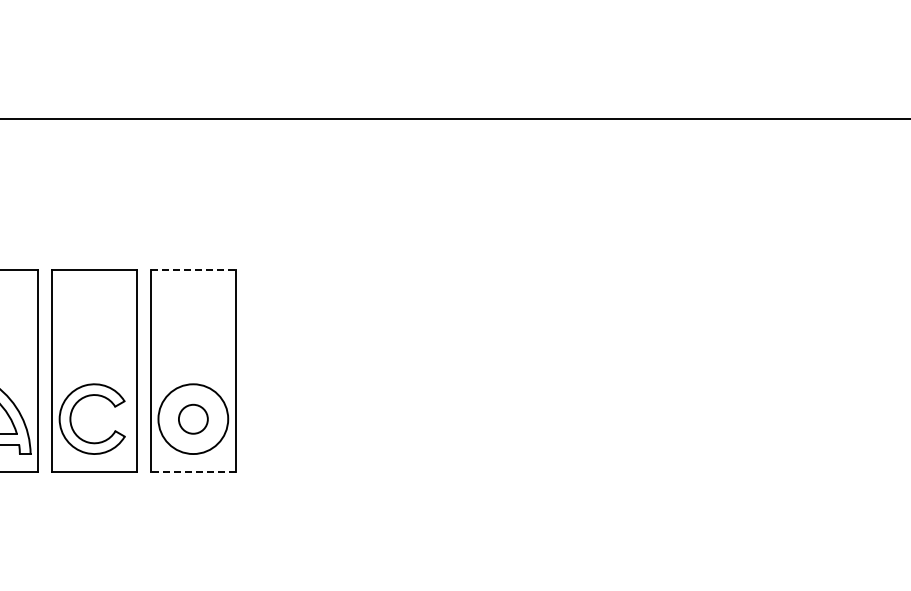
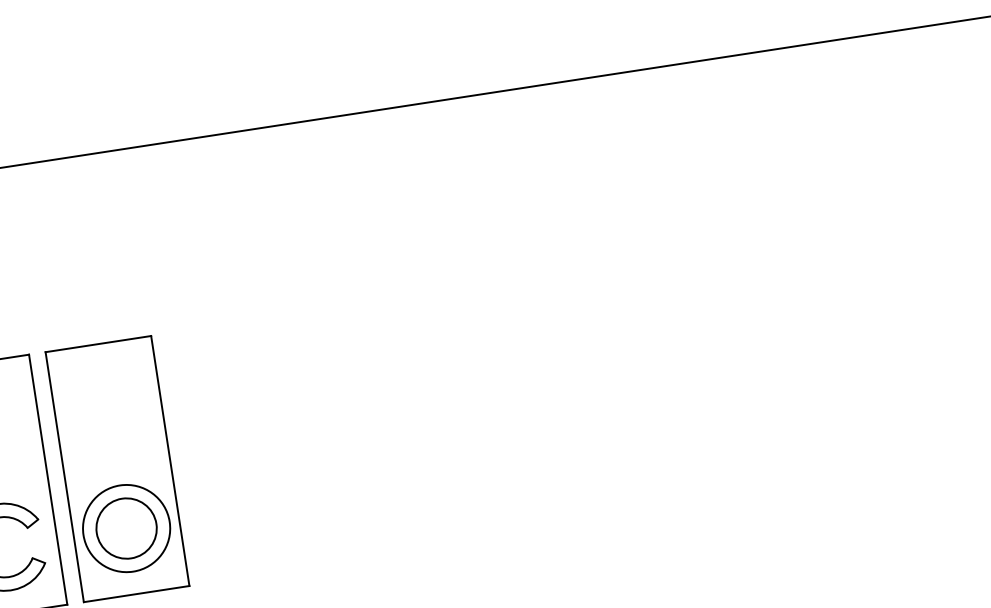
line: (193, 269) -> (98, 343), dashed -> solid
circle: (193, 419) -> (126, 528), size x1.67
line: (193, 472) -> (136, 594), dashed -> solid

